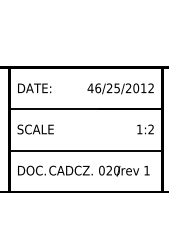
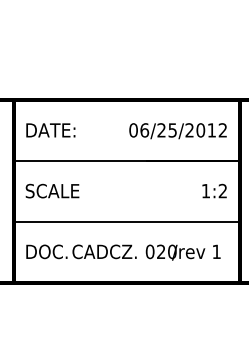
text: (90, 88) -> (133, 130), 46/25/2012 -> 06/25/2012

